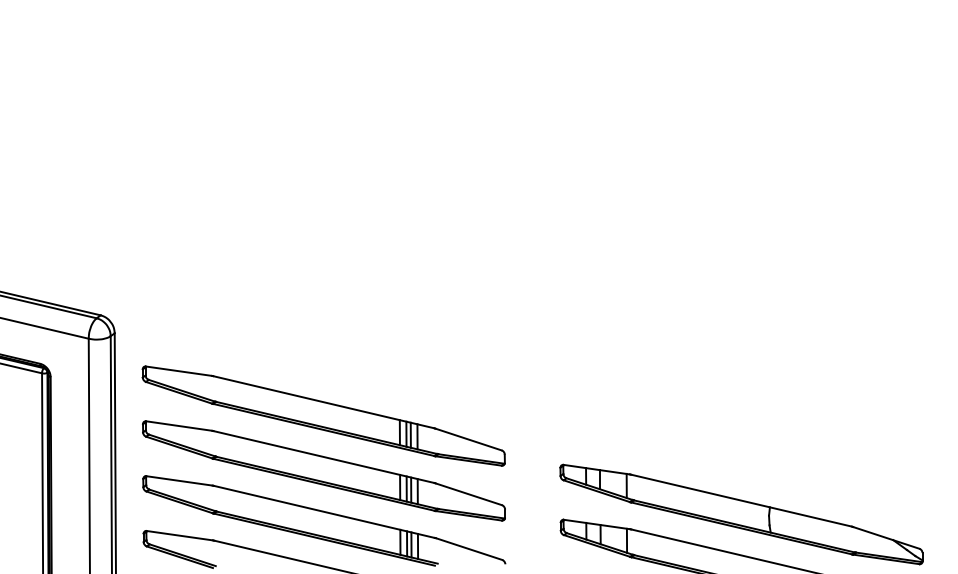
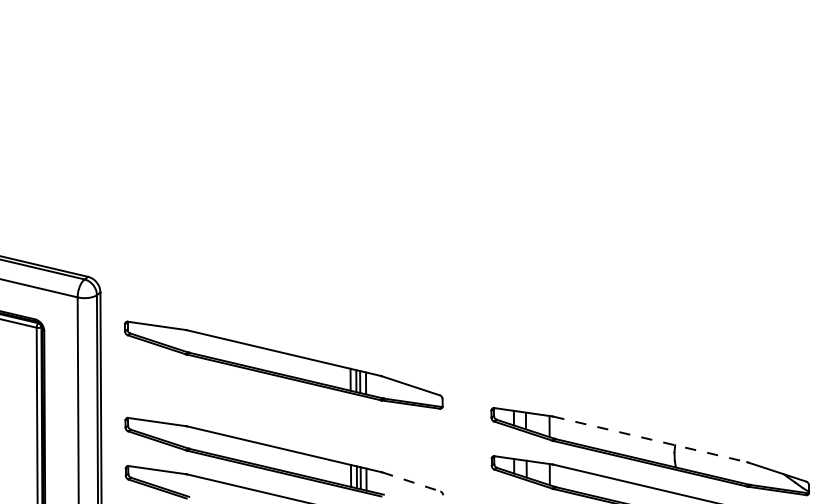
part: (323, 470) -> (283, 412), removed
line: (742, 500) -> (651, 439), solid -> dashed
line: (469, 549) -> (411, 482), solid -> dashed

